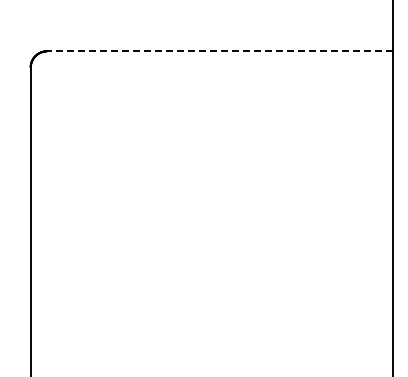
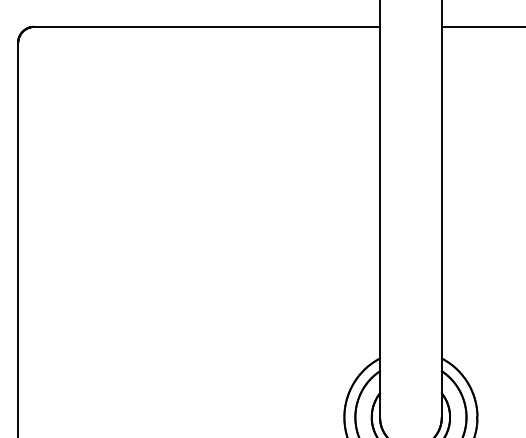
line: (220, 51) -> (207, 26), dashed -> solid

